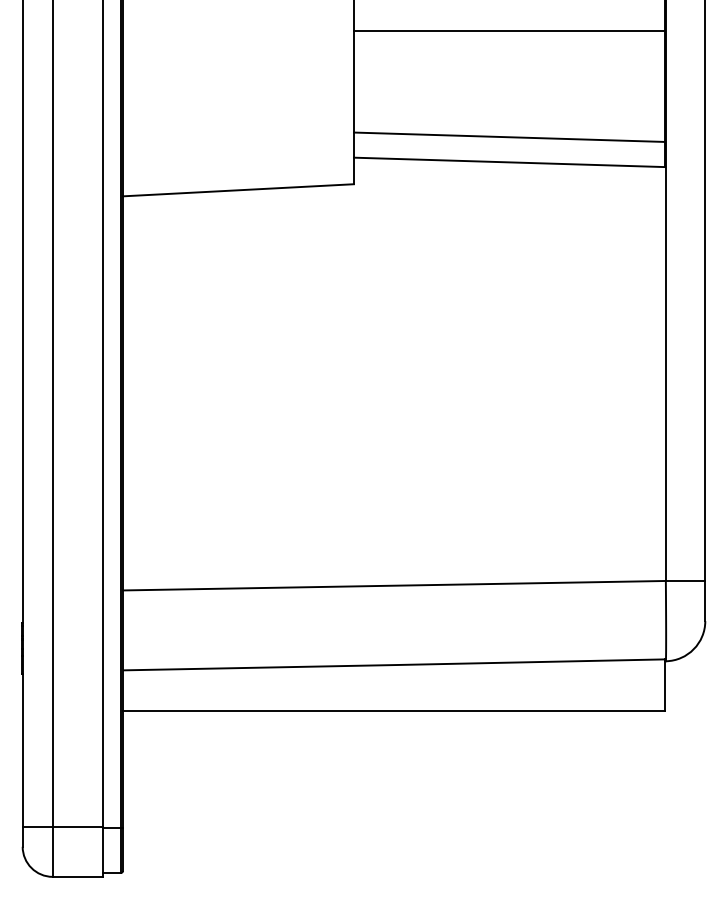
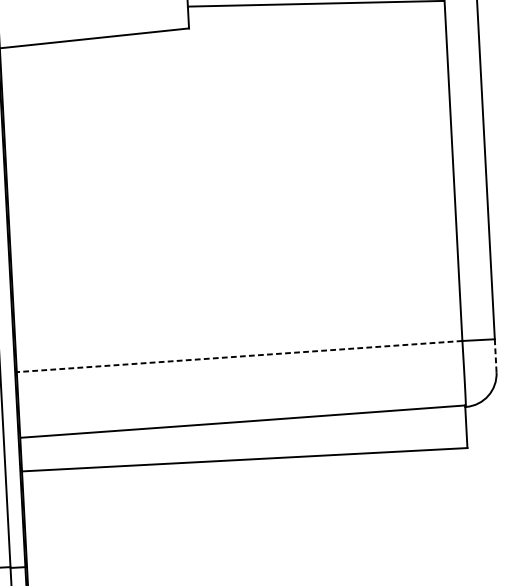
line: (393, 585) -> (238, 356), solid -> dashed
line: (705, 600) -> (495, 355), solid -> dashed

